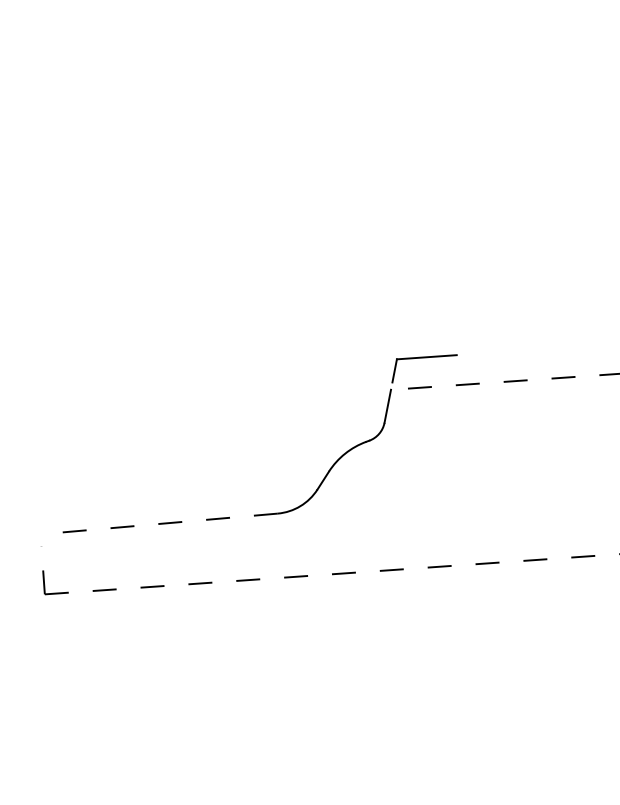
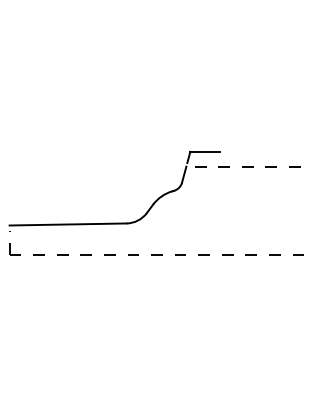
line: (160, 523) -> (68, 224), dashed -> solid

